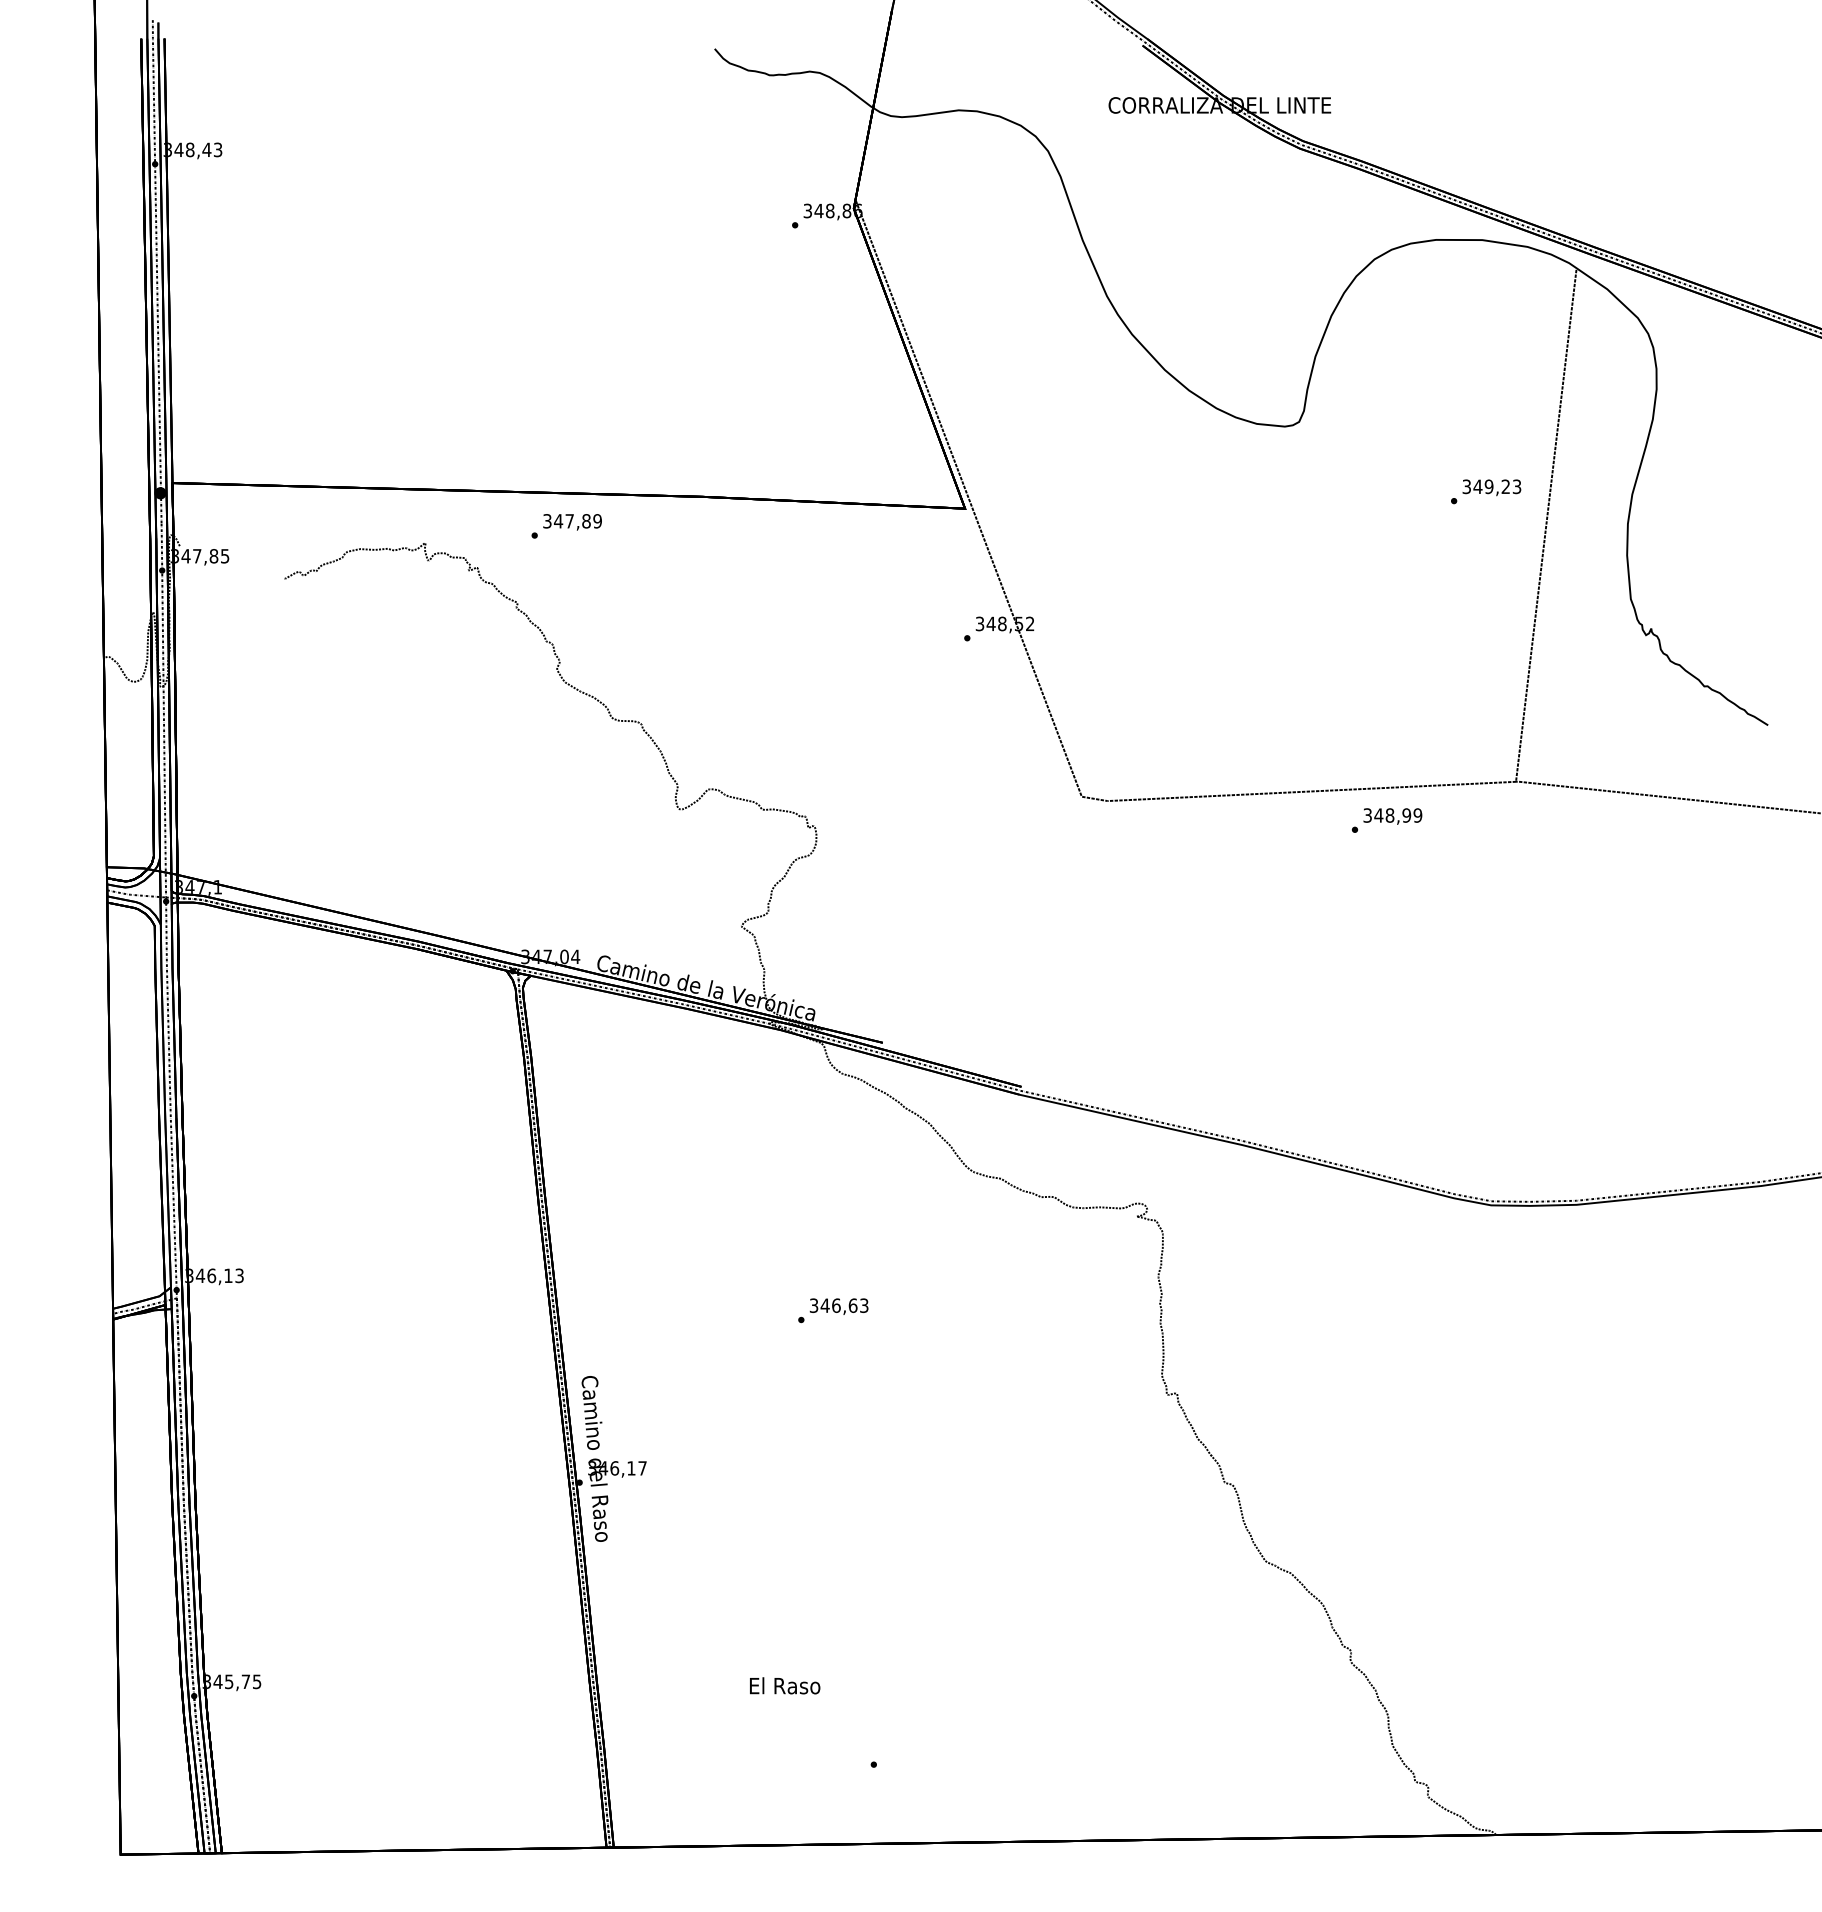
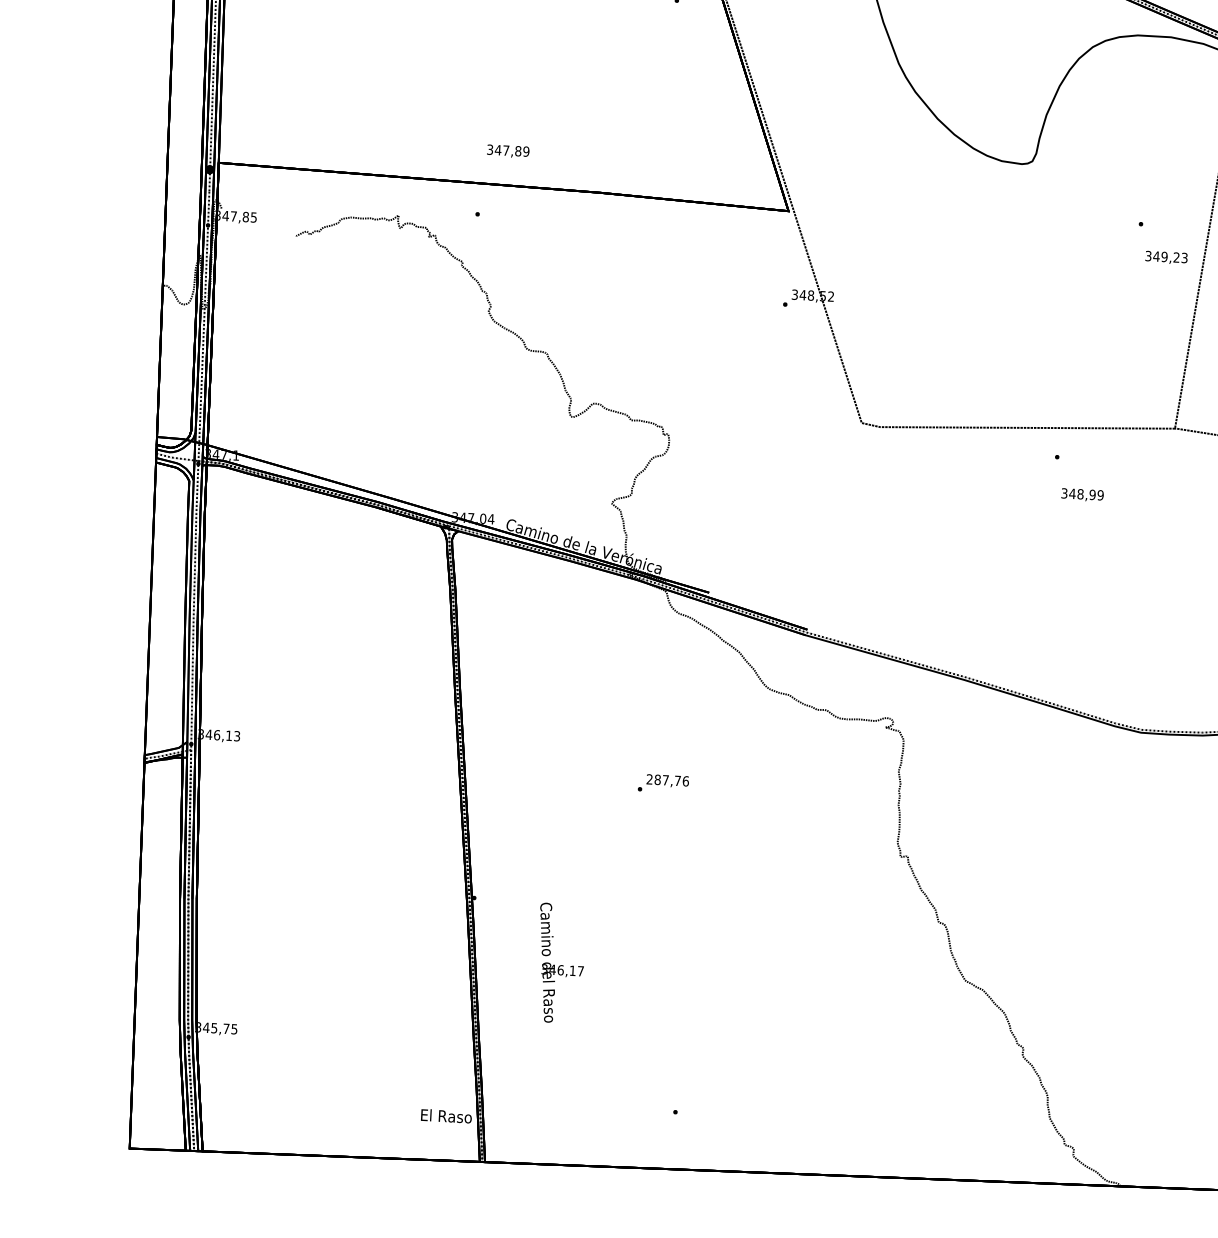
text: (1491, 487) -> (1166, 257), moved
text: (572, 522) -> (508, 151), moved
text: (1392, 816) -> (1082, 495), moved
text: (838, 1305) -> (667, 780), 346,63 -> 287,76
text: (613, 1458) -> (560, 963), moved
text: (785, 1685) -> (446, 1115), moved

